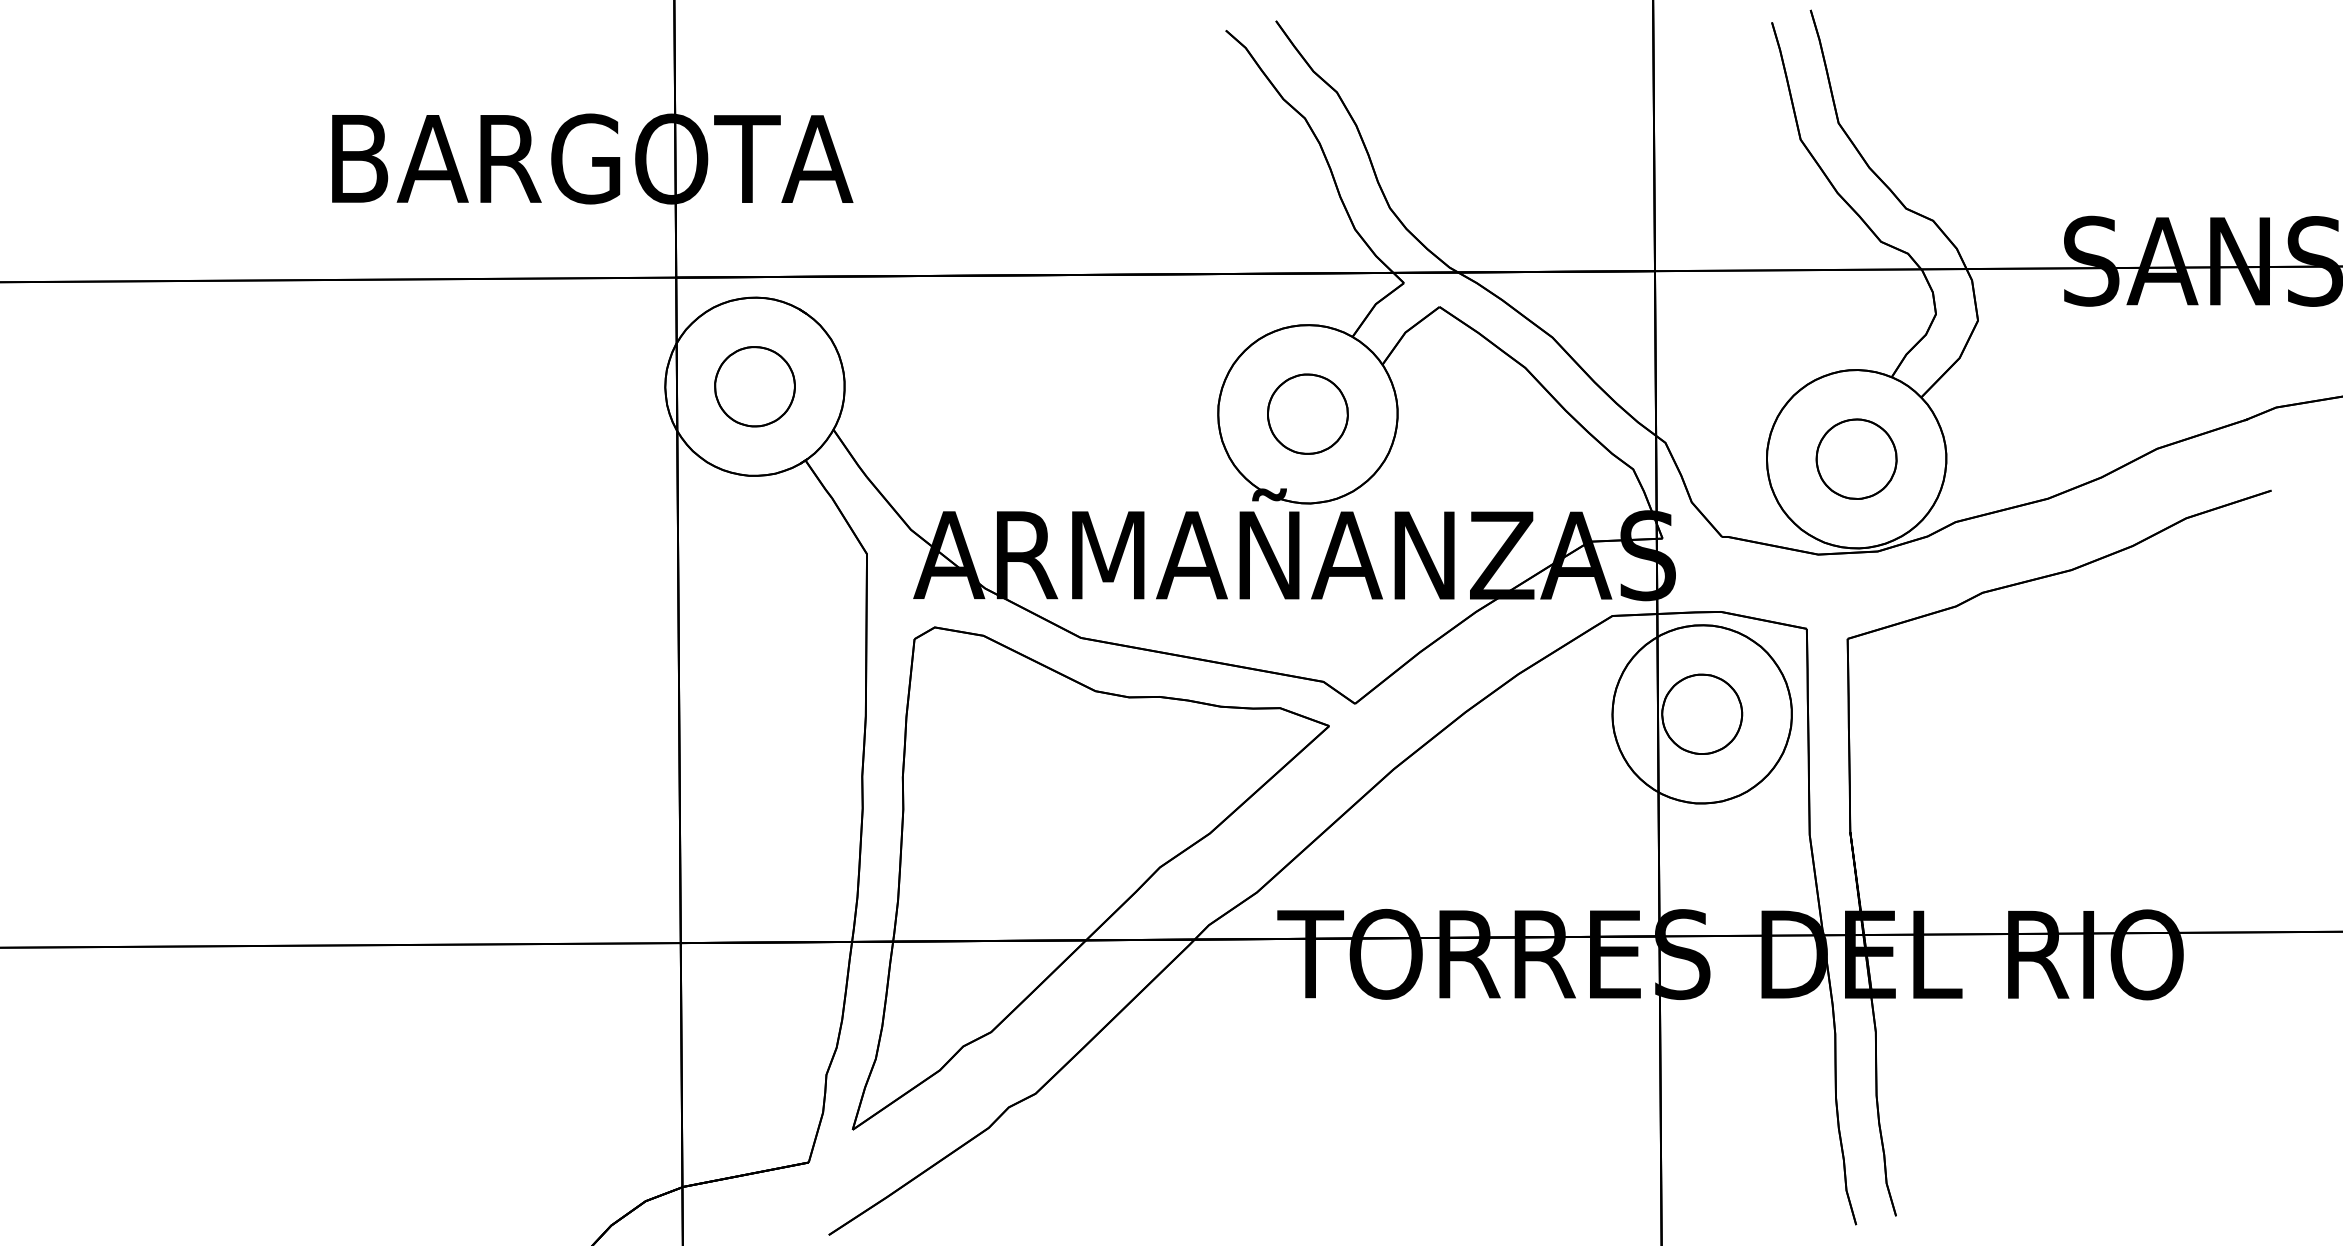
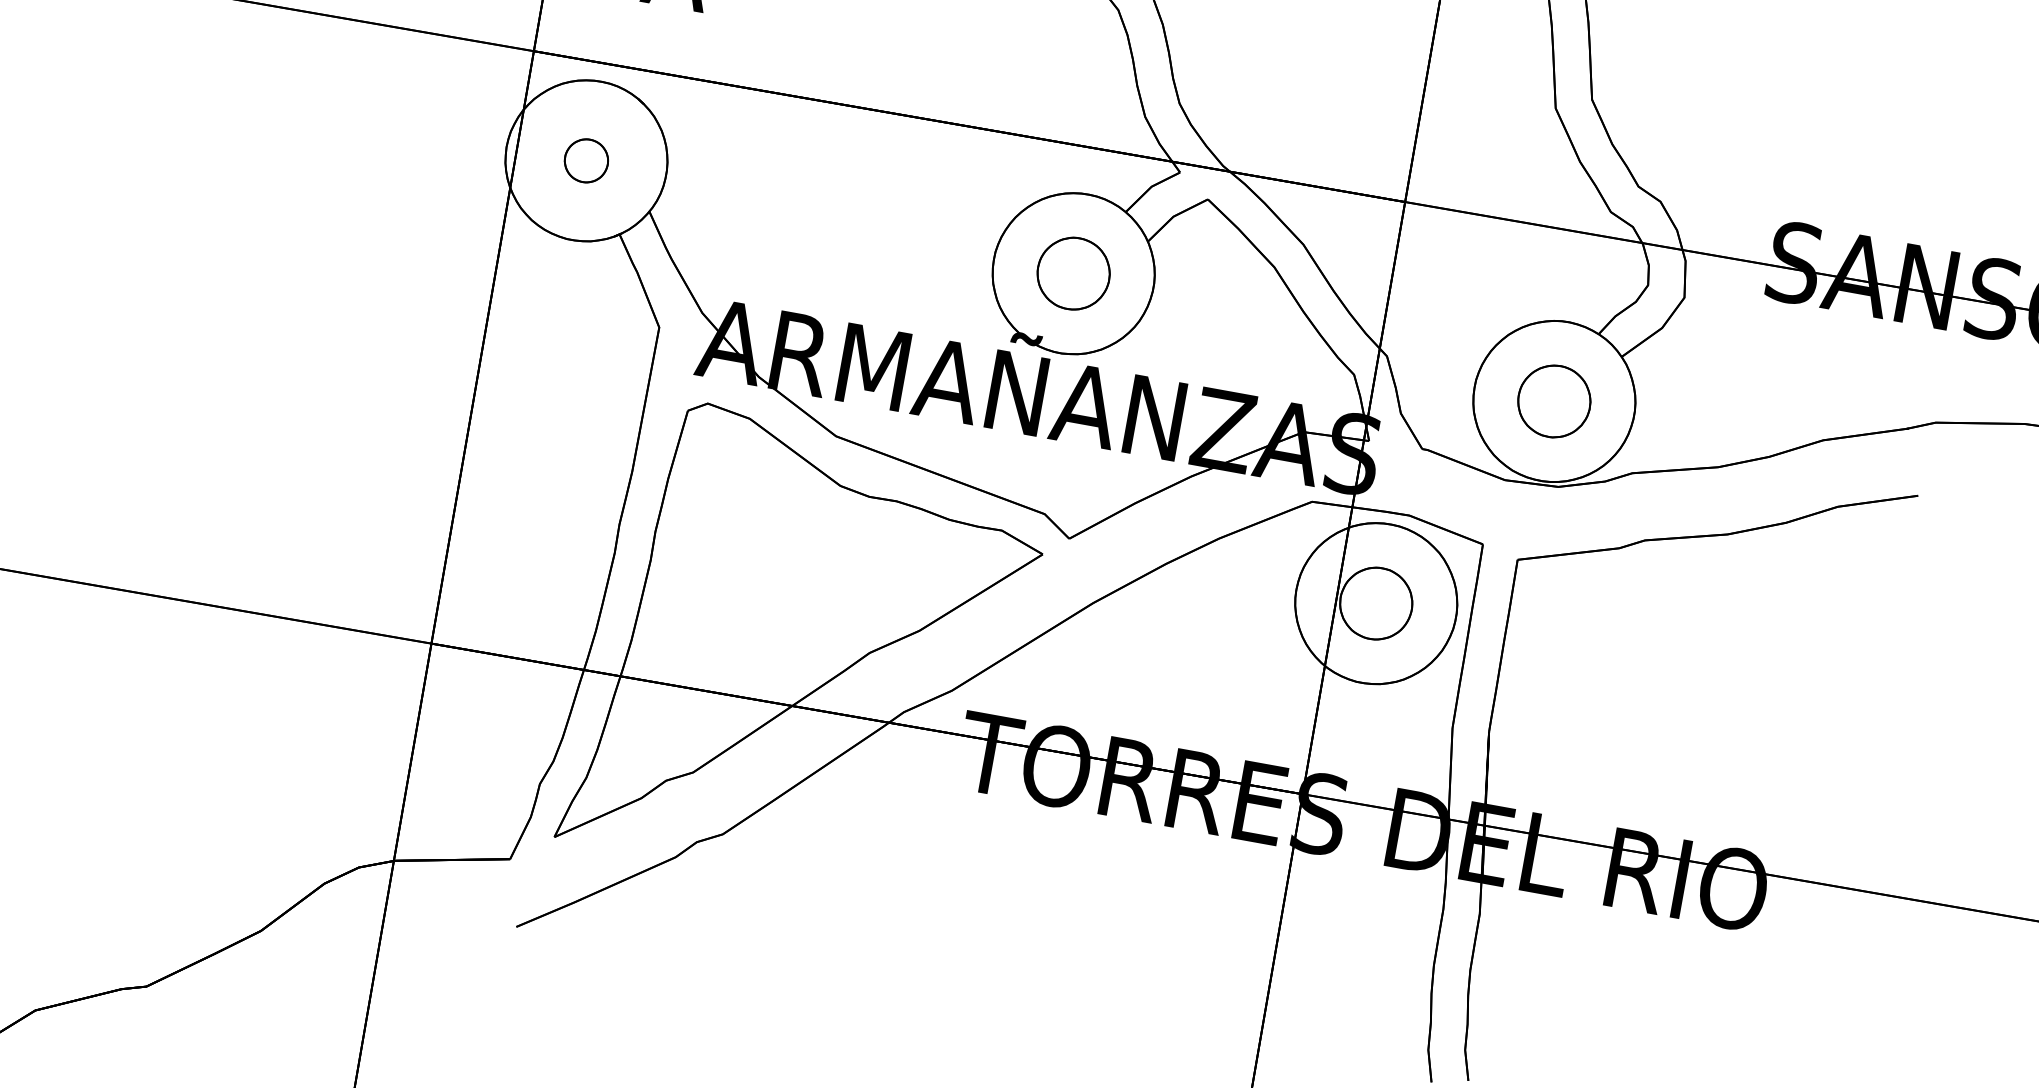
part: (754, 386) -> (586, 160), size x0.6

